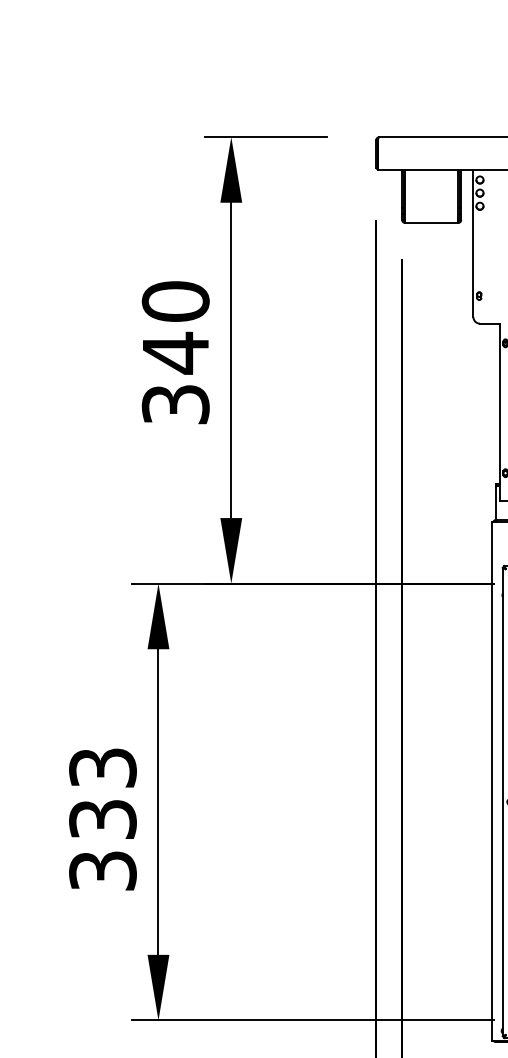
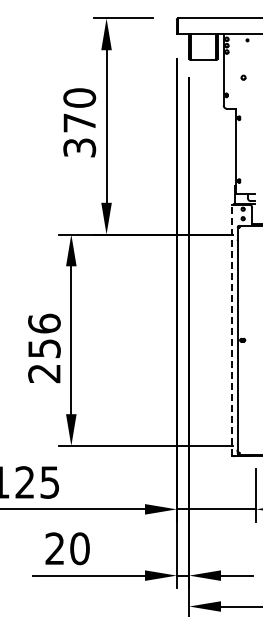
text: (175, 352) -> (79, 122), 340 -> 370
line: (491, 781) -> (232, 330), solid -> dashed
text: (103, 819) -> (44, 348), 333 -> 256

